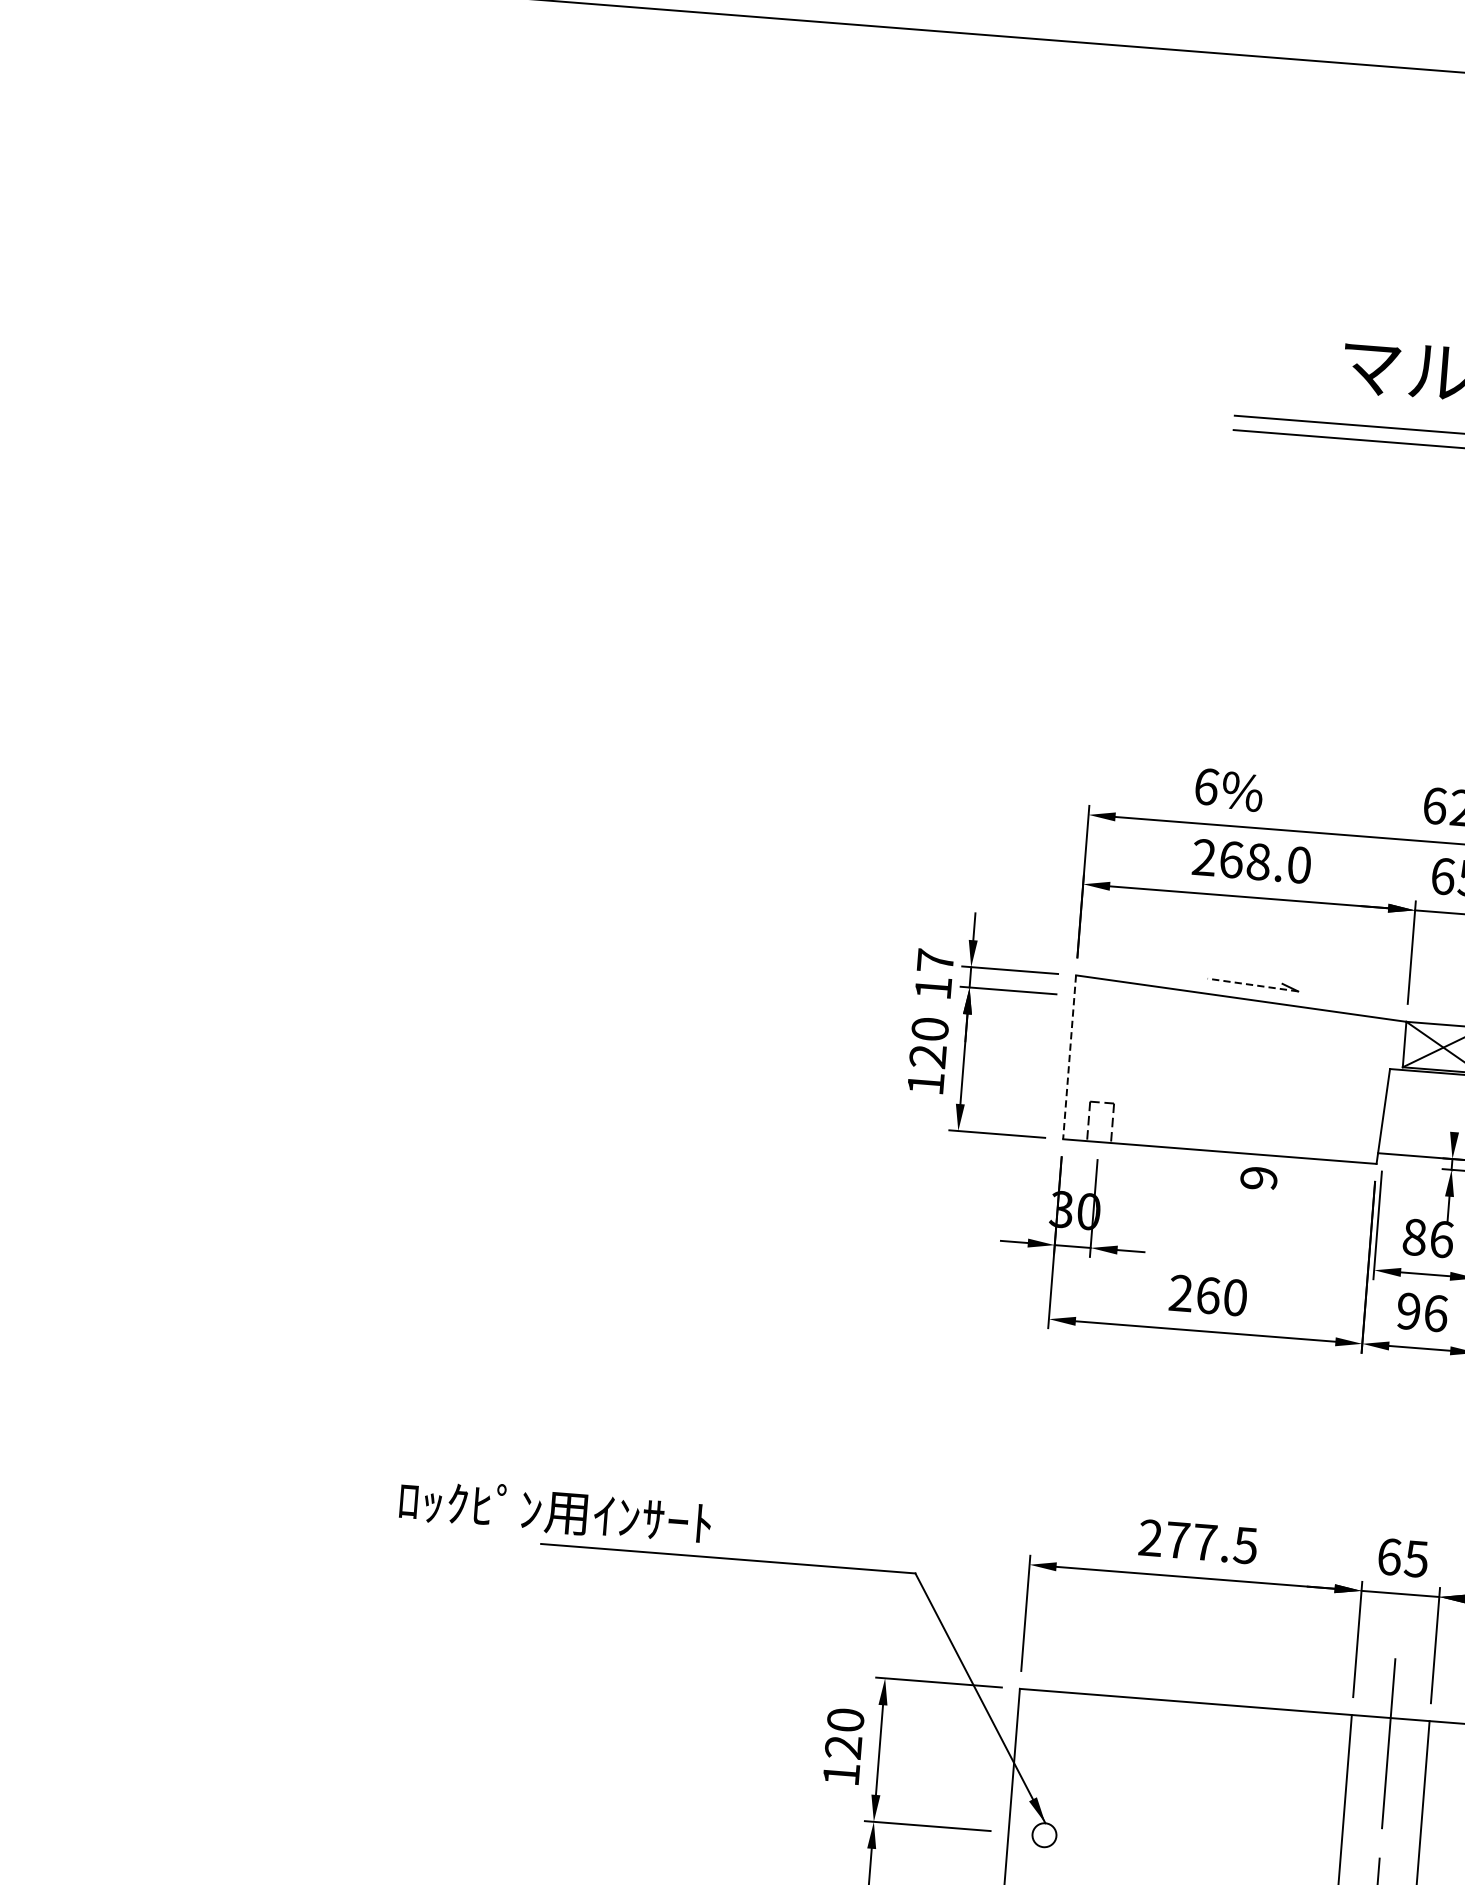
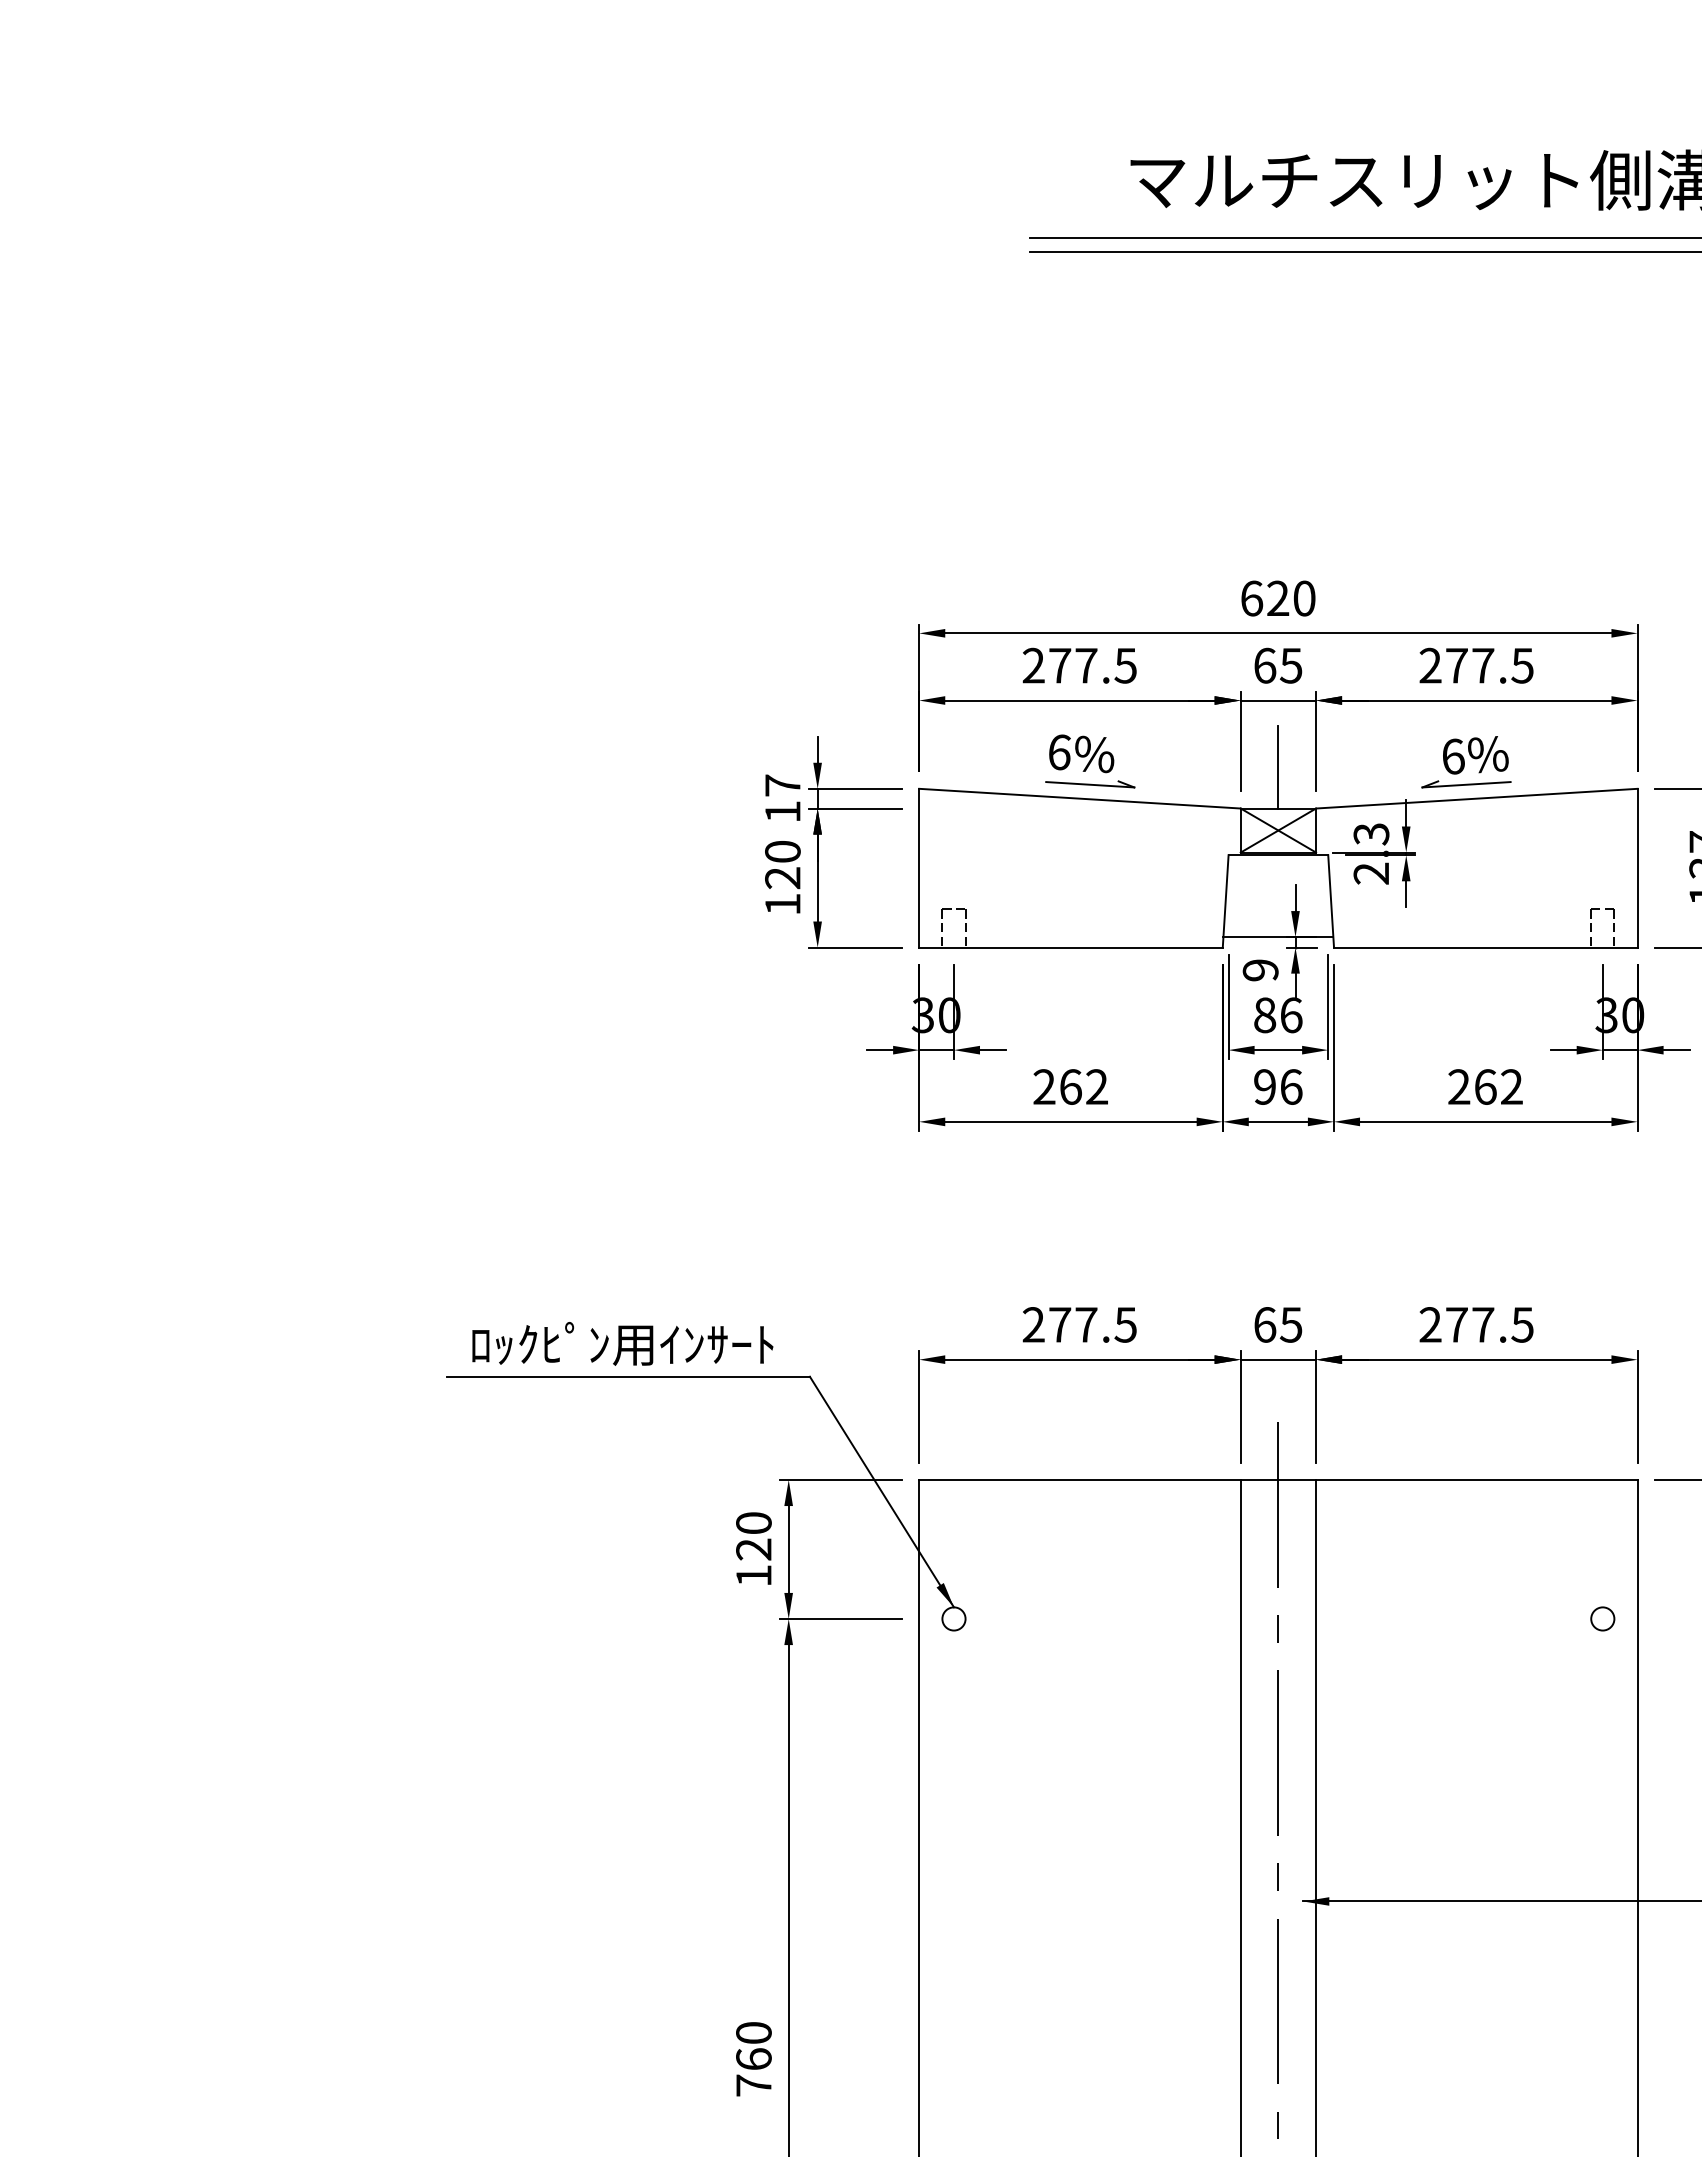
text: (1229, 789) -> (1081, 753), moved
text: (1264, 862) -> (1092, 665), 268.0 -> 277.5
line: (1448, 982) -> (1278, 767), added
line: (1252, 984) -> (1089, 784), dashed -> solid
line: (1069, 1057) -> (919, 868), dashed -> solid
line: (1455, 1118) -> (1295, 897), added
text: (1258, 1178) -> (1260, 970), moved
text: (1235, 1297) -> (1097, 1086), 260 -> 262
text: (555, 1510) -> (622, 1343), moved

